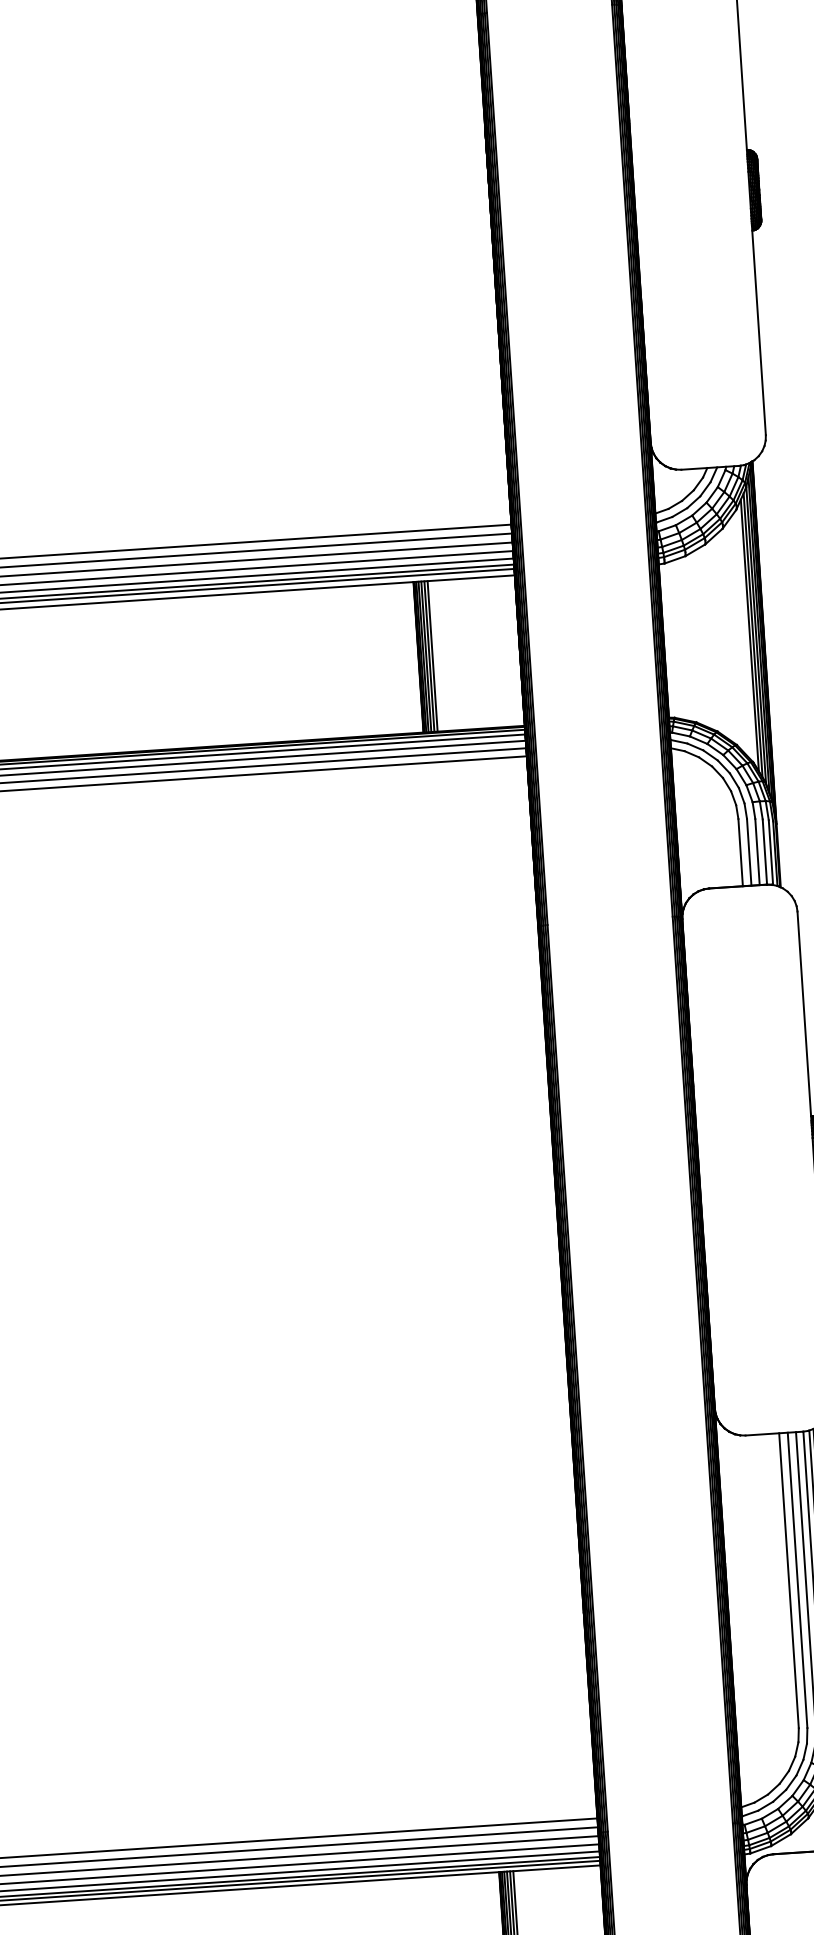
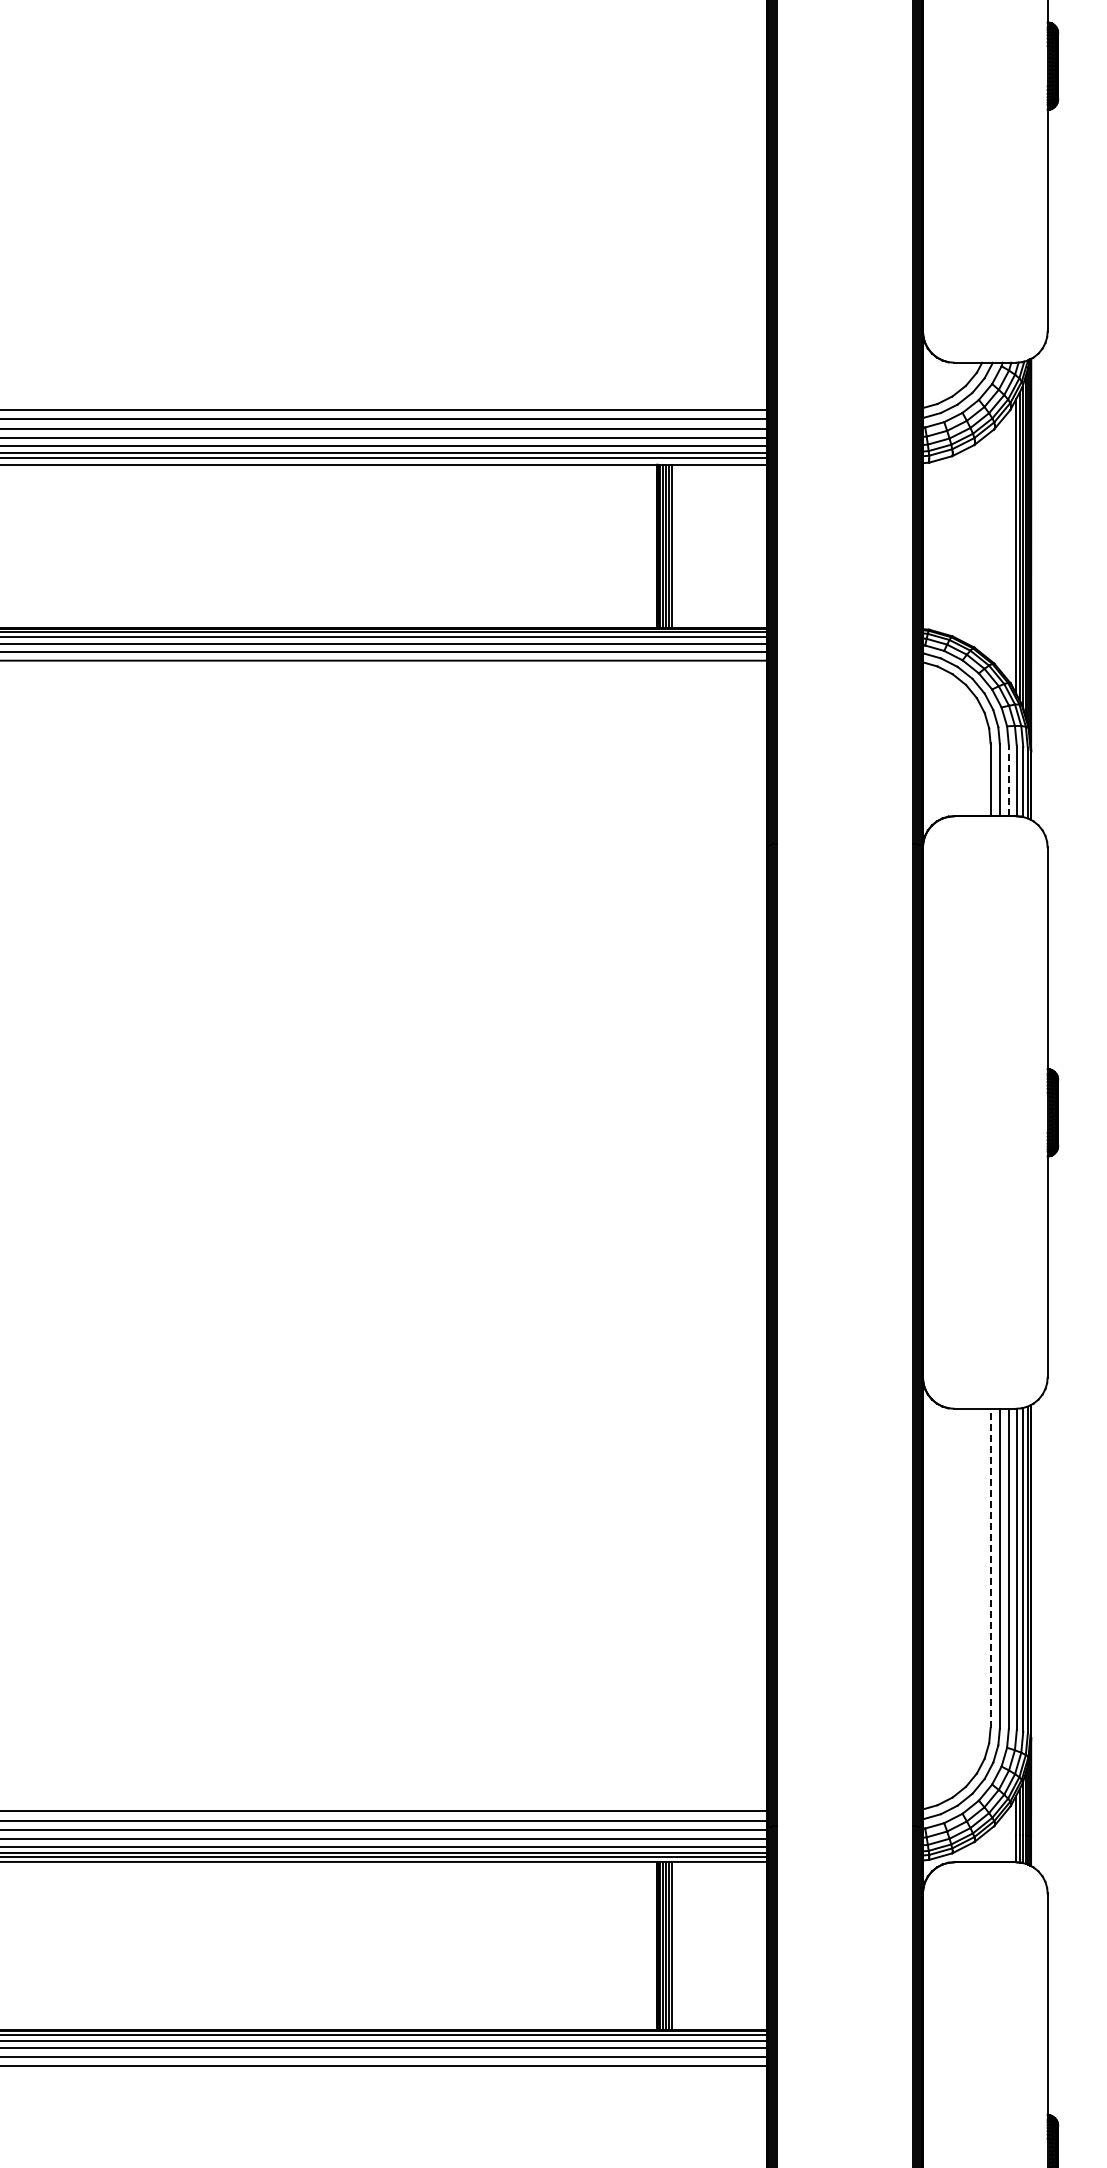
line: (757, 852) -> (1008, 780), solid -> dashed
line: (788, 1580) -> (990, 1568), solid -> dashed

